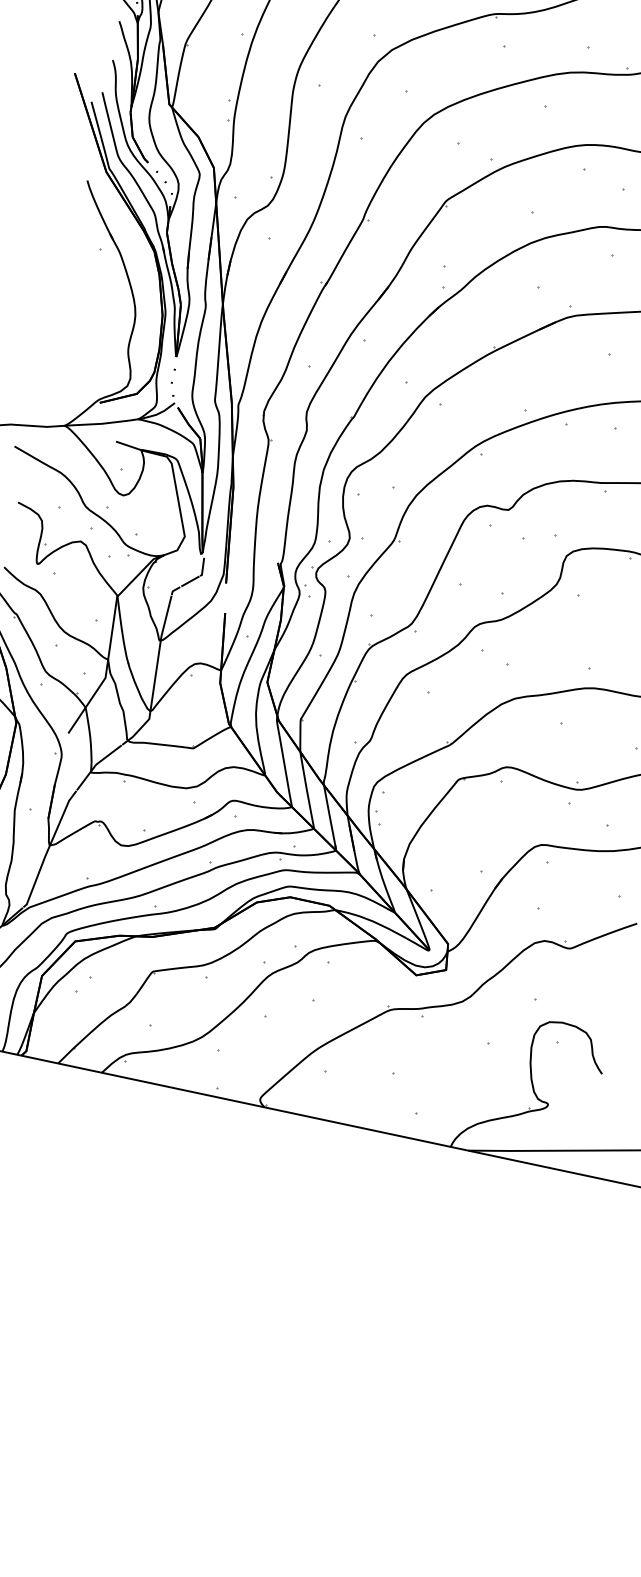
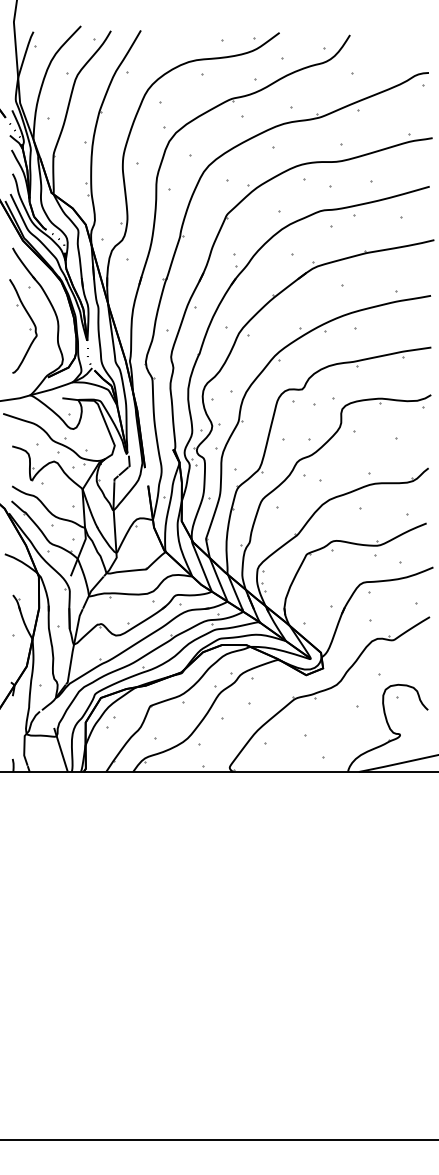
part: (86, 318) -> (29, 329), added

